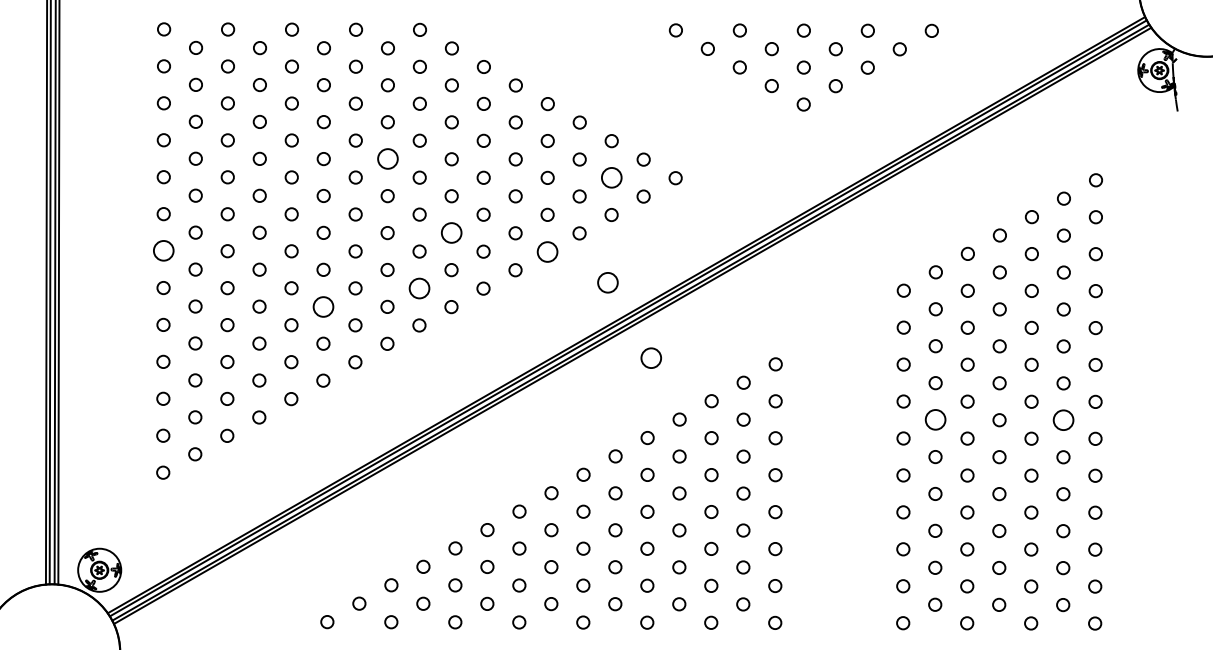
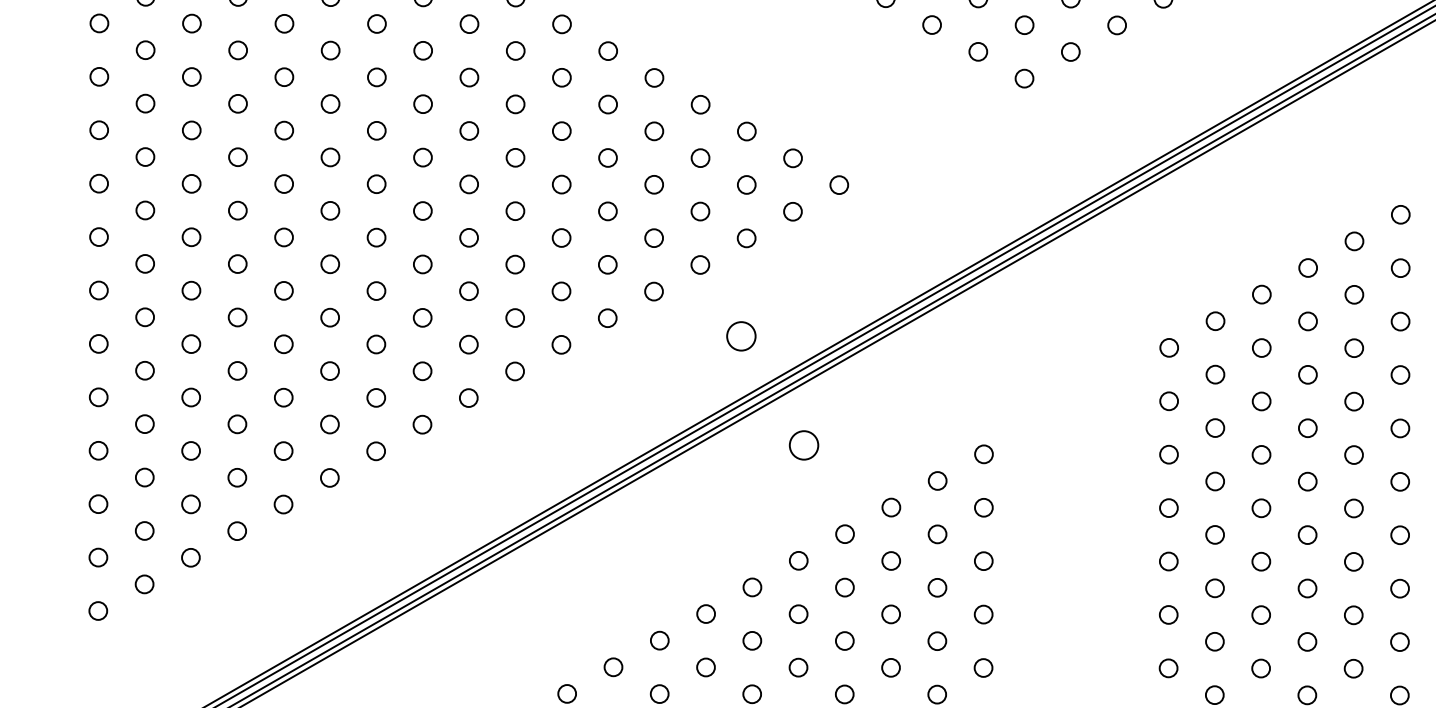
circle: (387, 159) -> (422, 158), size x0.62
circle: (611, 178) -> (746, 185), size x0.62
circle: (451, 233) -> (515, 265), size x0.62
circle: (163, 251) -> (98, 291), size x0.62
circle: (547, 251) -> (653, 291), size x0.62
circle: (419, 288) -> (468, 344), size x0.62
circle: (323, 306) -> (330, 370), size x0.62
circle: (935, 420) -> (1215, 535), size x0.62
circle: (1063, 420) -> (1400, 535), size x0.62

